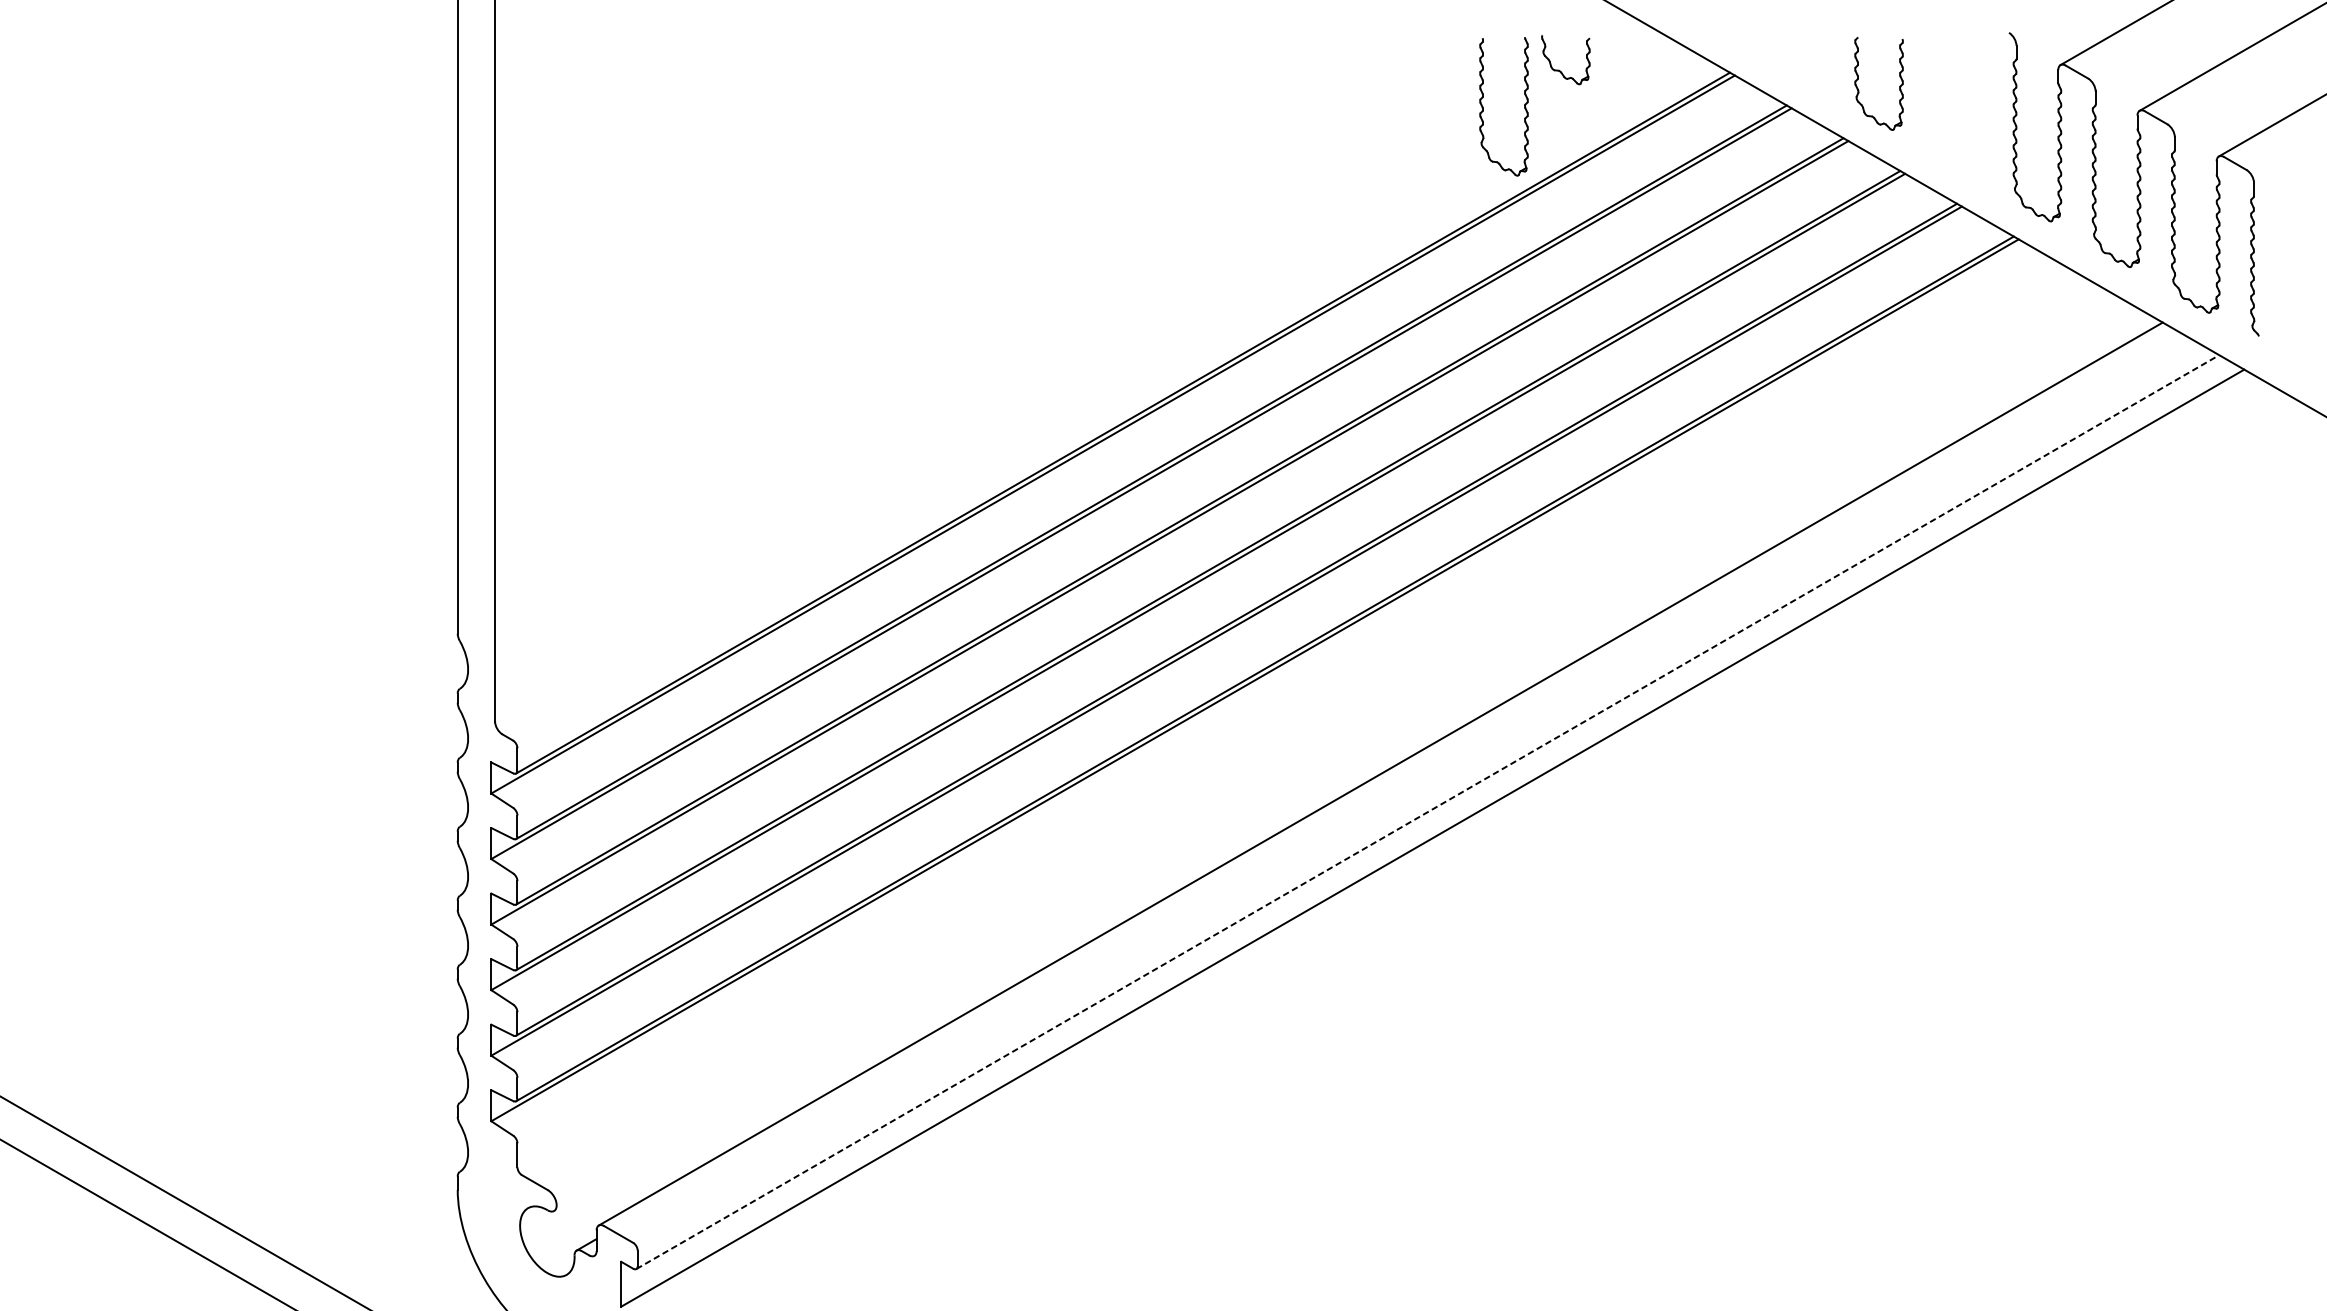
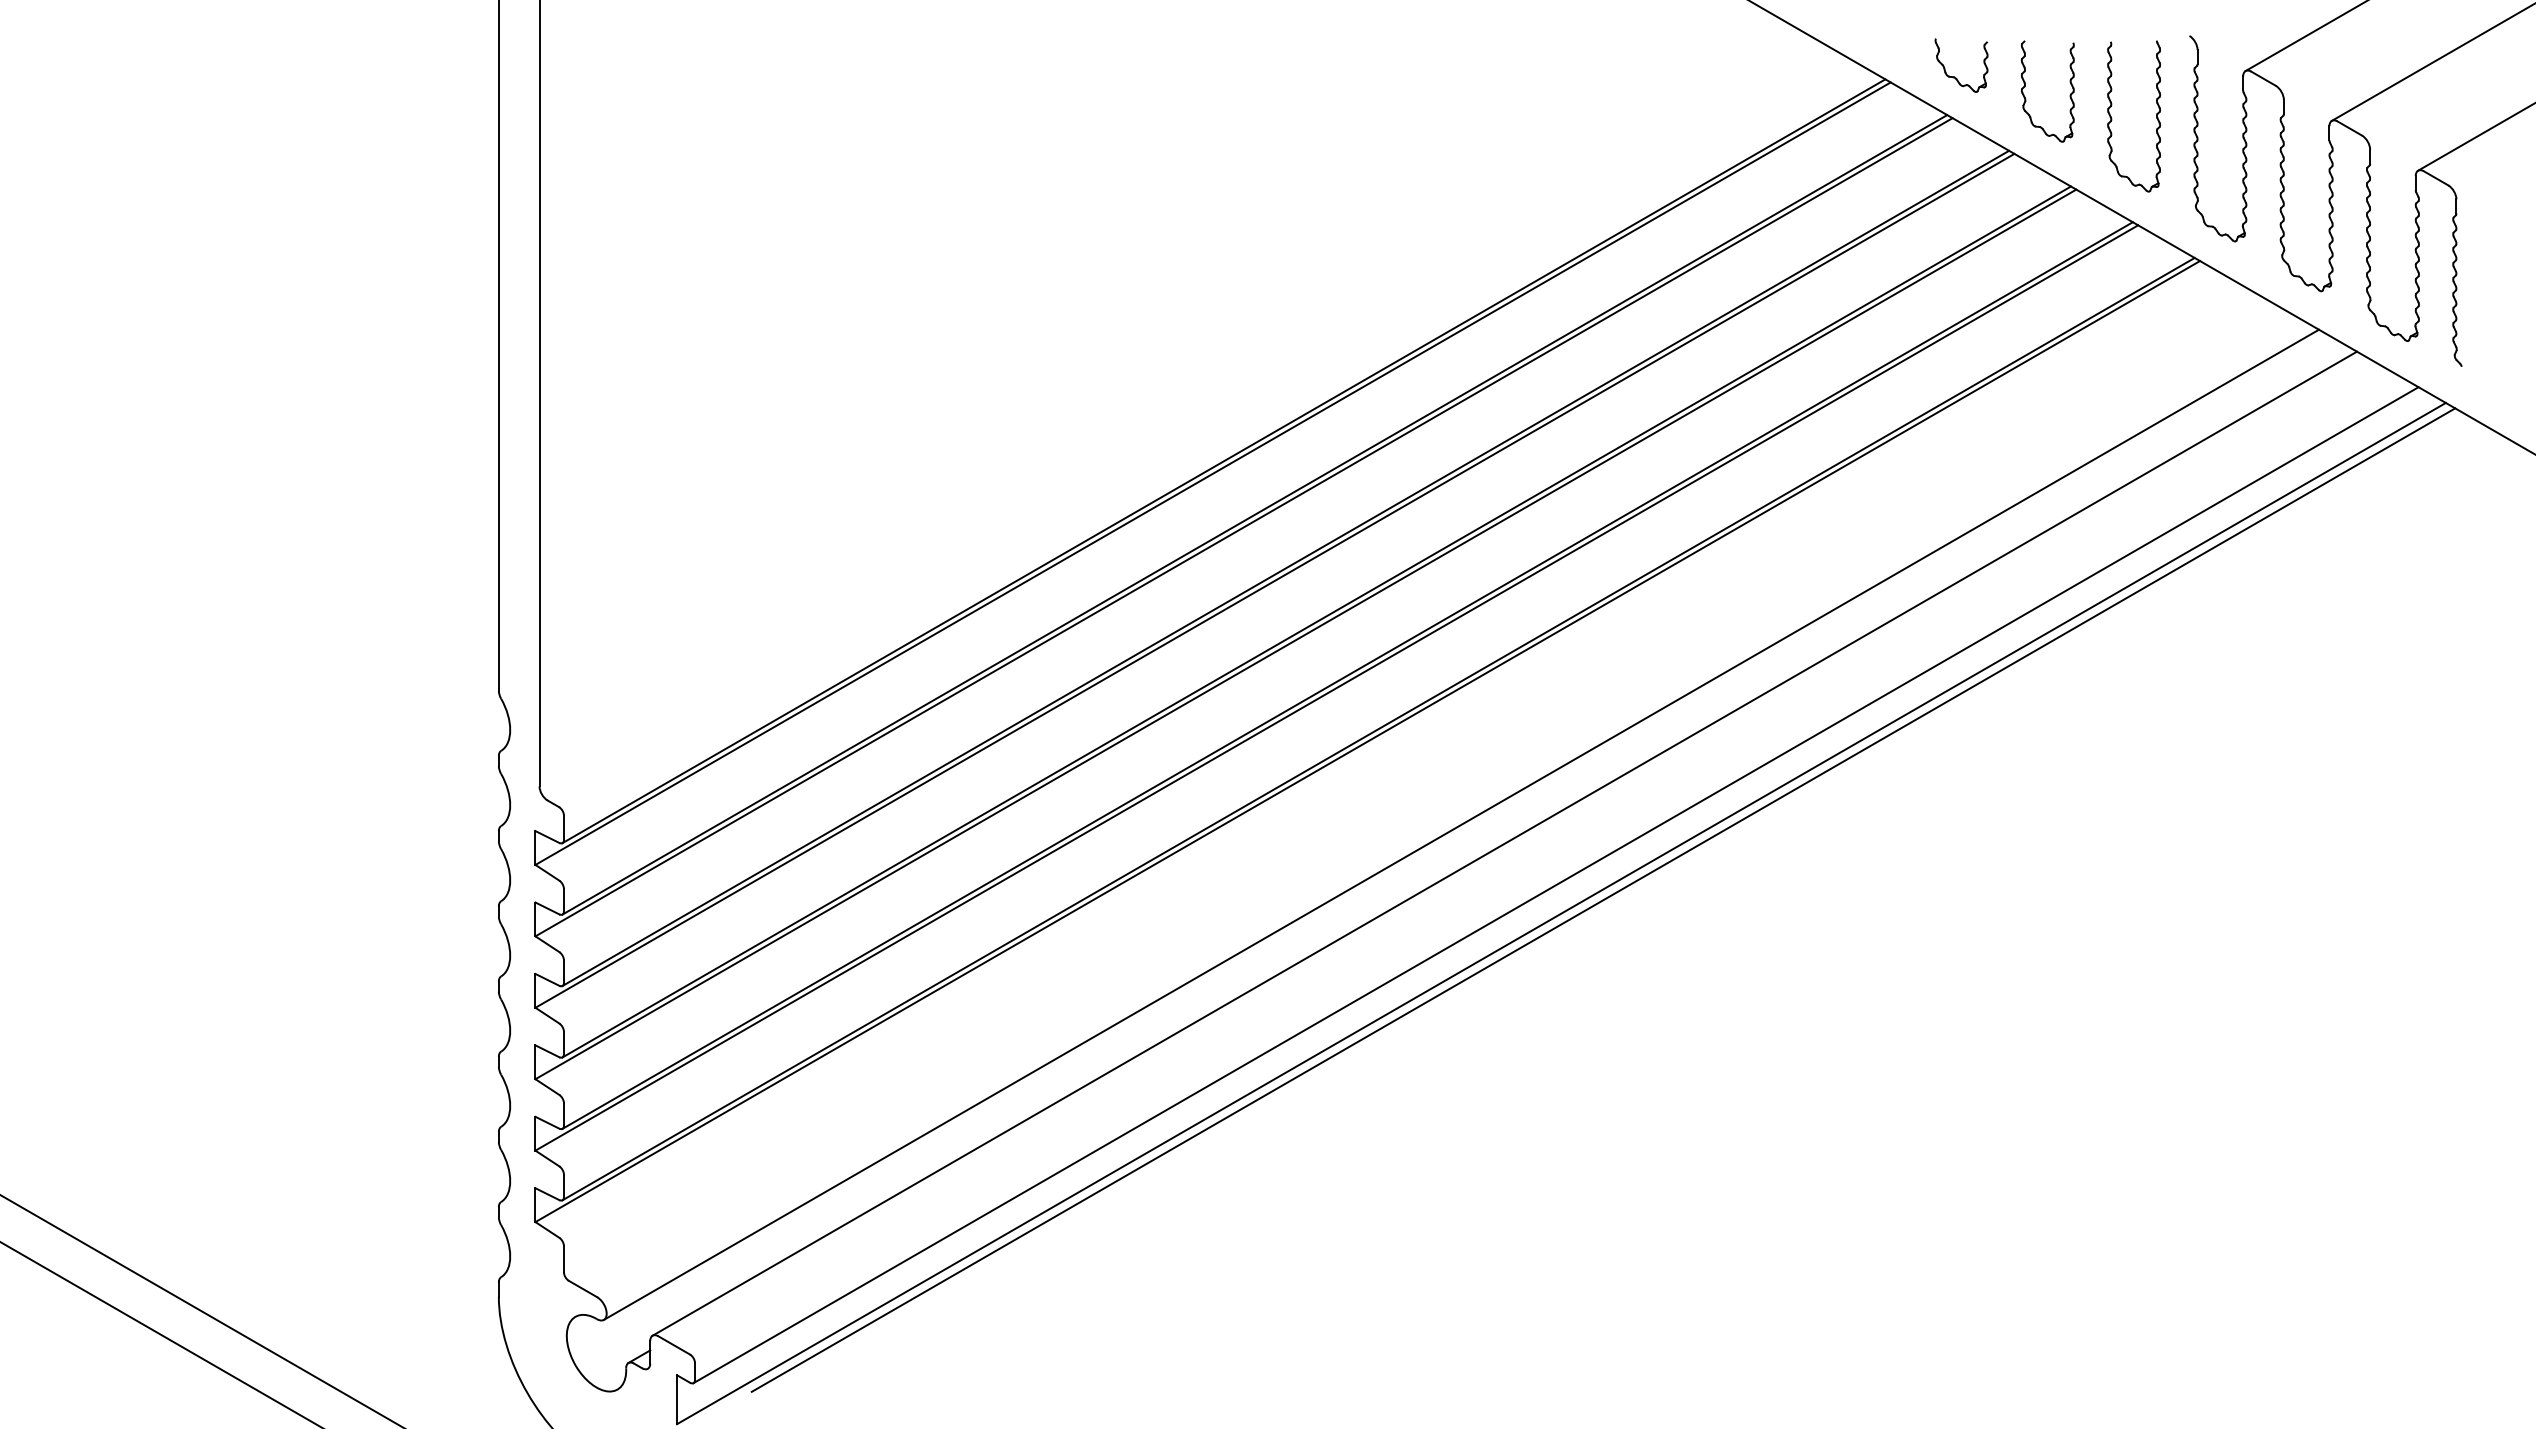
part: (1561, 70) -> (1956, 77), moved
part: (1484, 108) -> (2112, 118), moved
line: (1340, 756) -> (1460, 824), added
line: (1428, 812) -> (1556, 885), dashed -> solid
line: (1471, 825) -> (1603, 899), added

